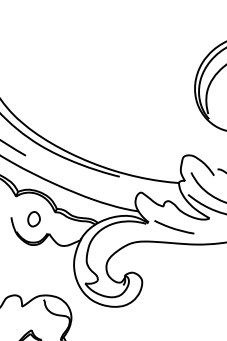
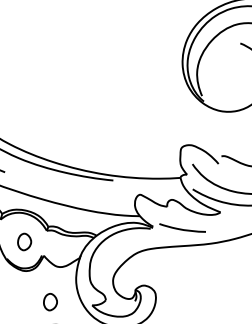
part: (48, 275) -> (49, 302), added

